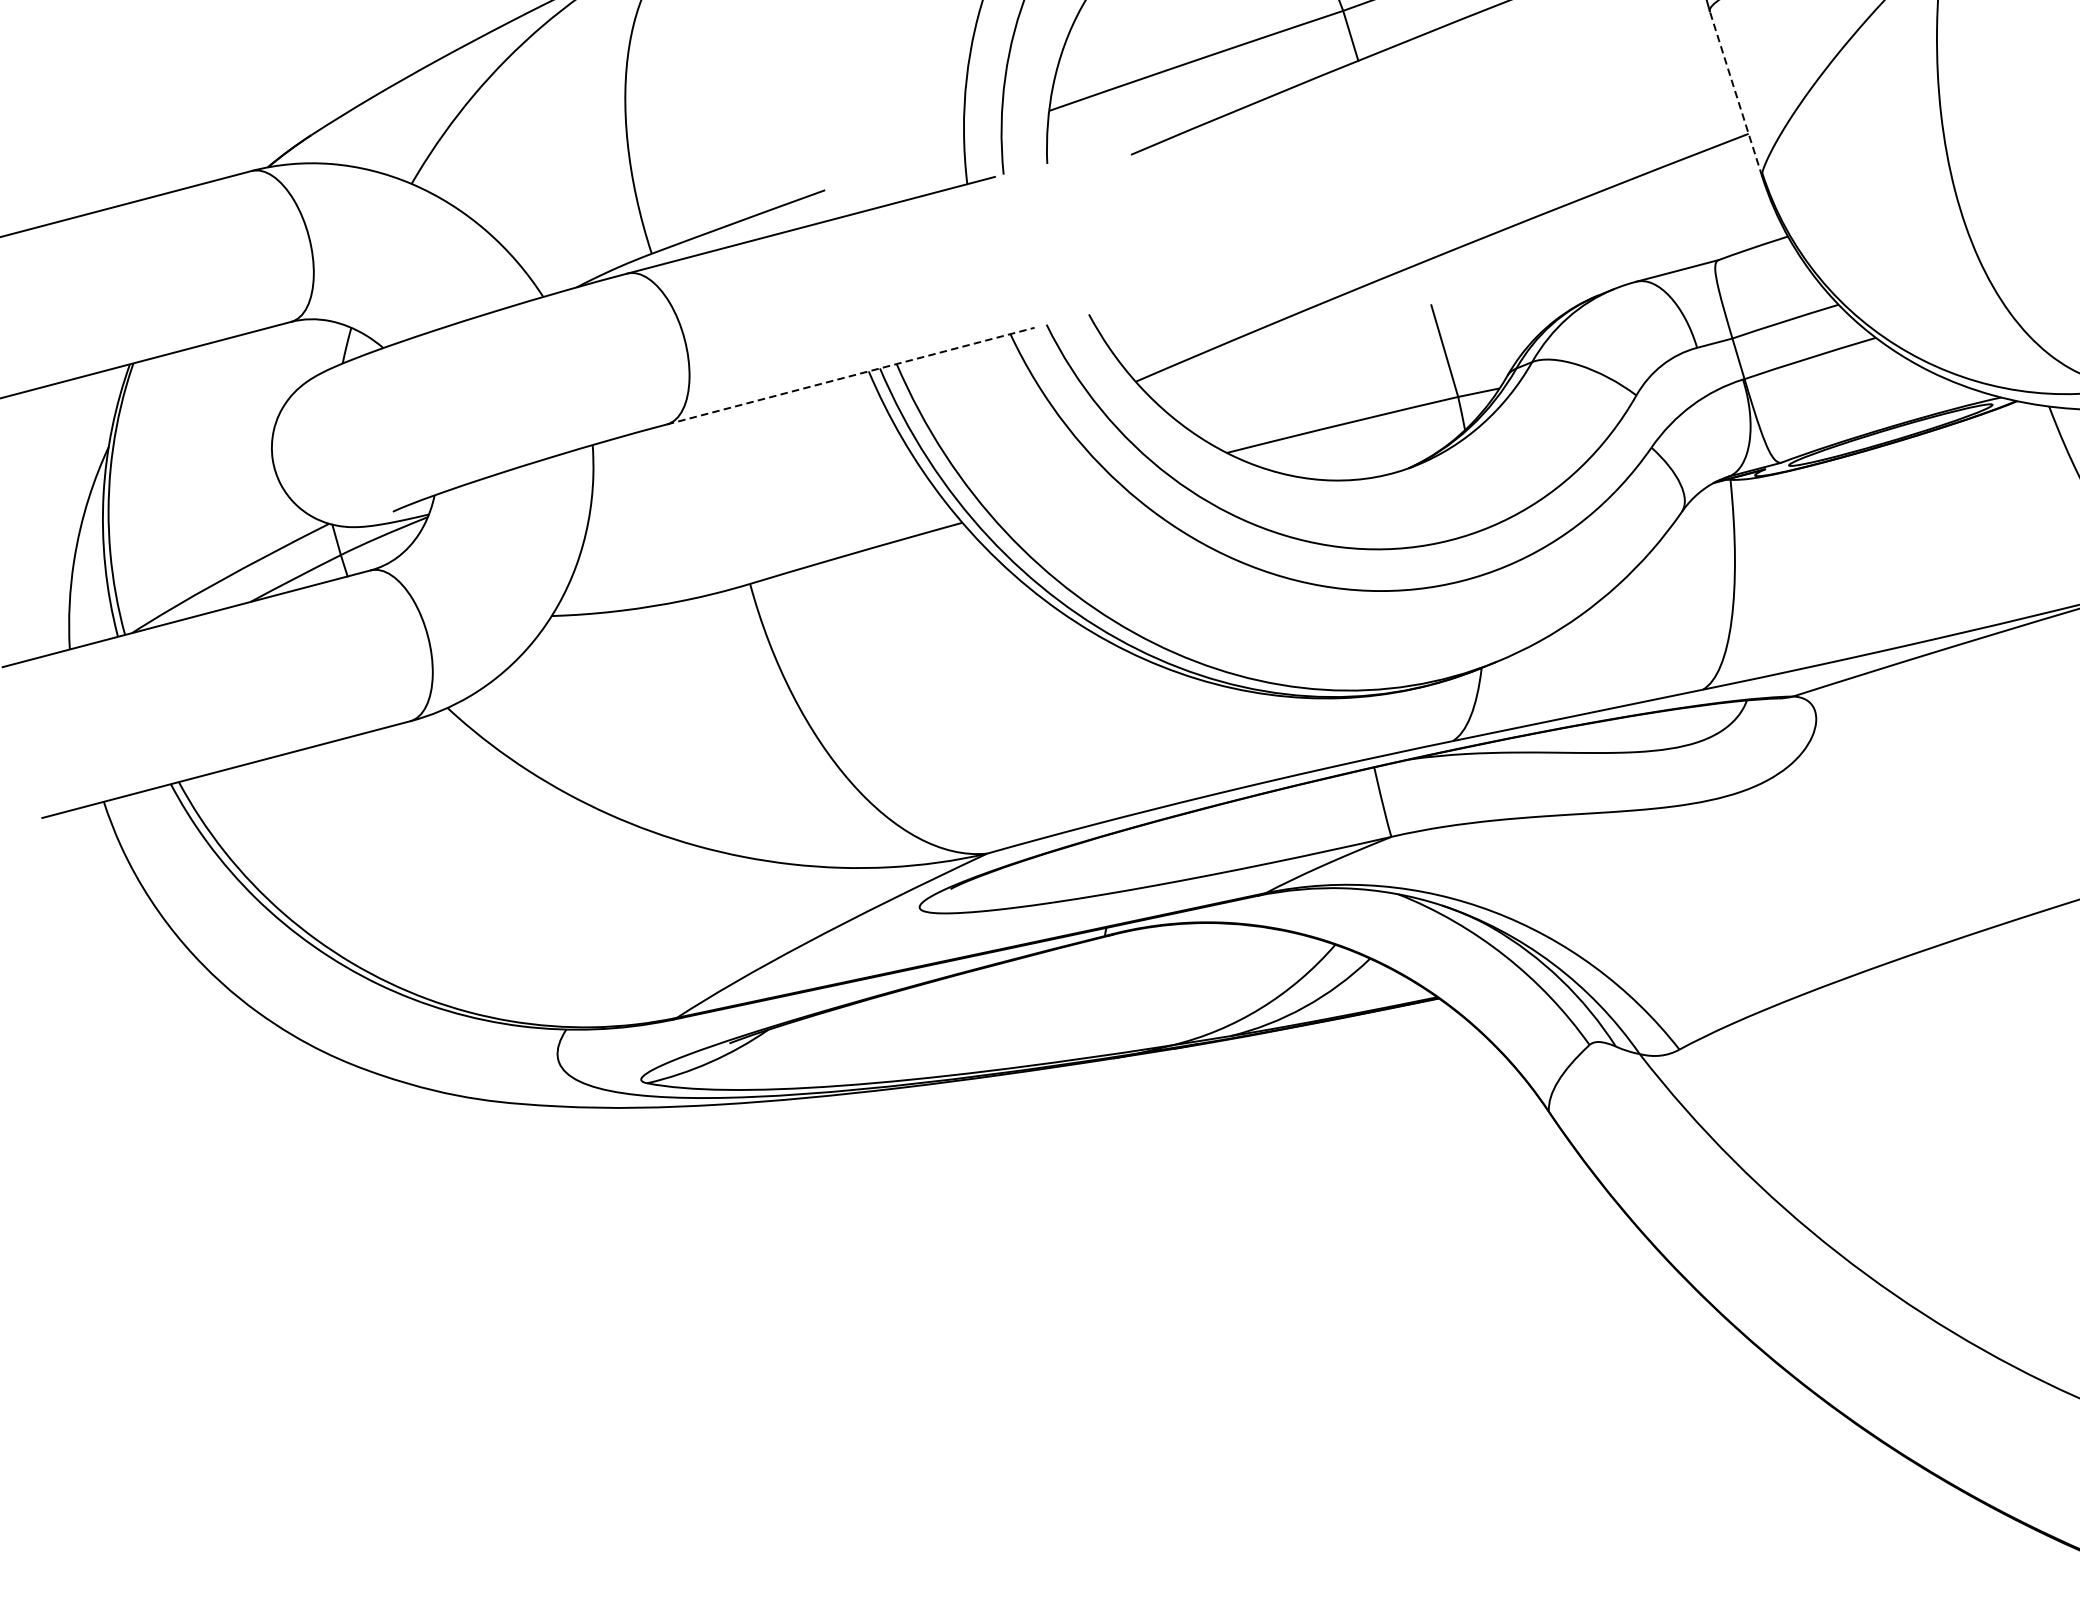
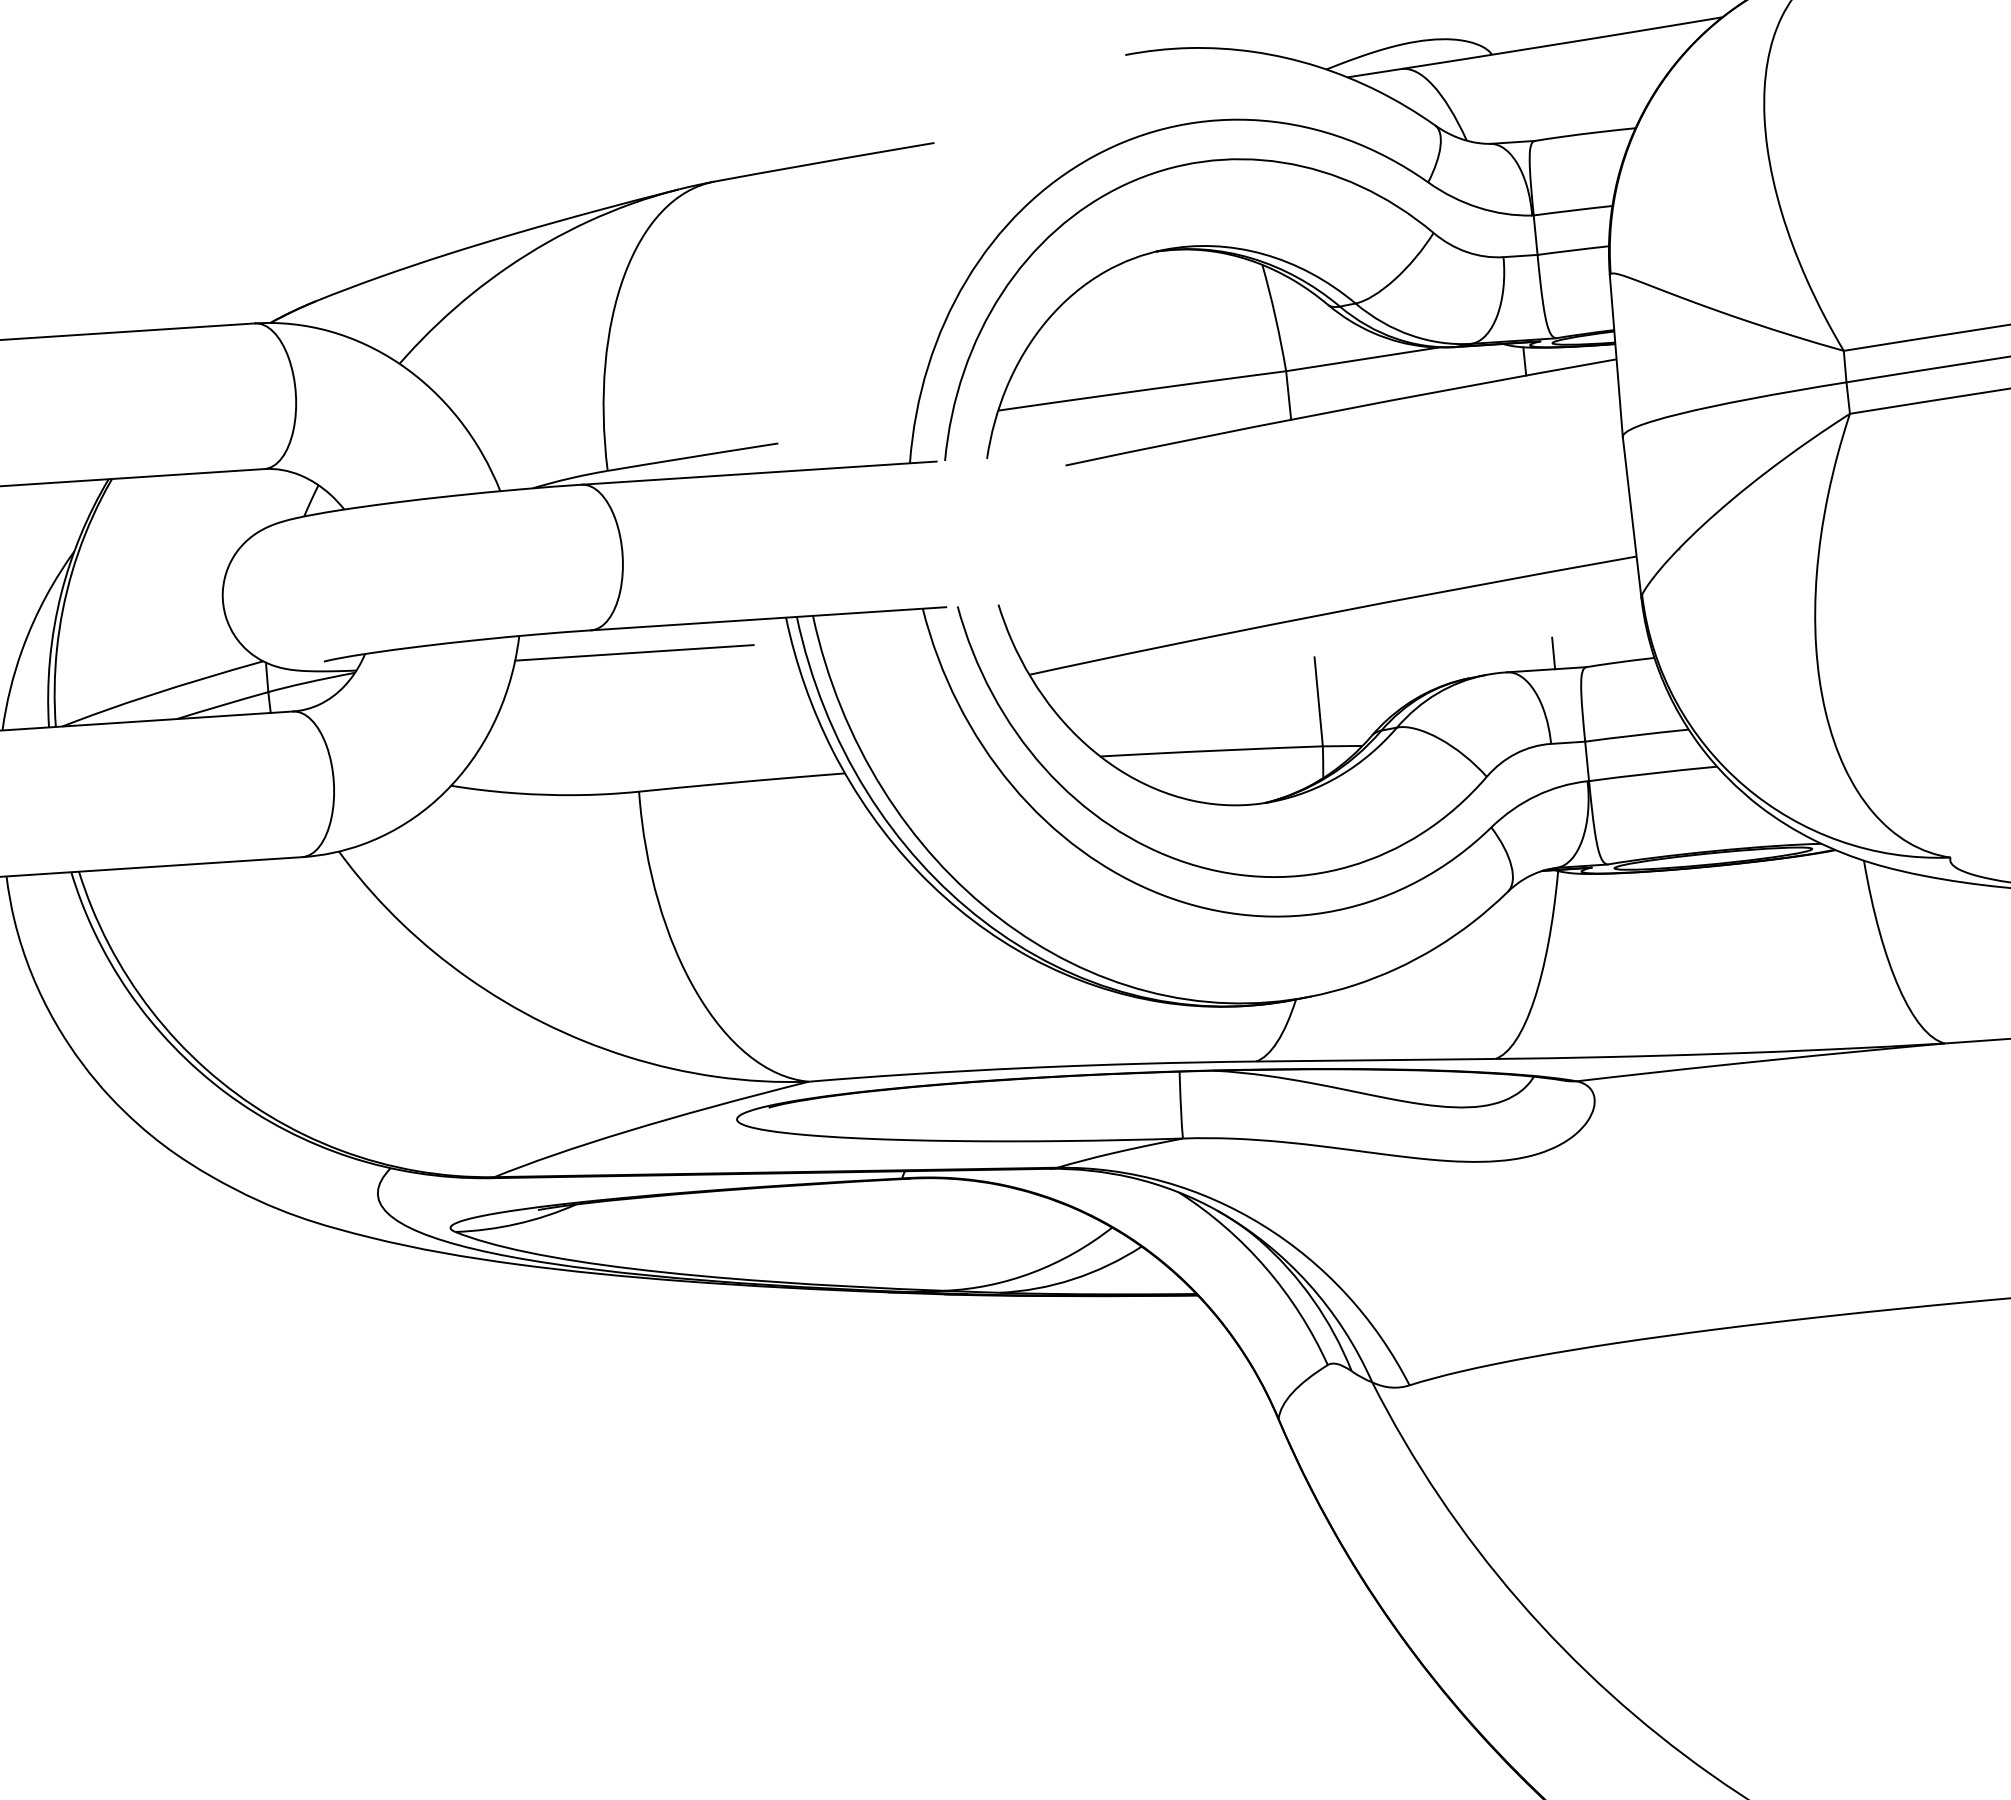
line: (1736, 93) -> (1632, 517), dashed -> solid
line: (1681, 252) -> (1553, 653), added
line: (850, 375) -> (768, 618), dashed -> solid
line: (716, 438) -> (634, 652), added

